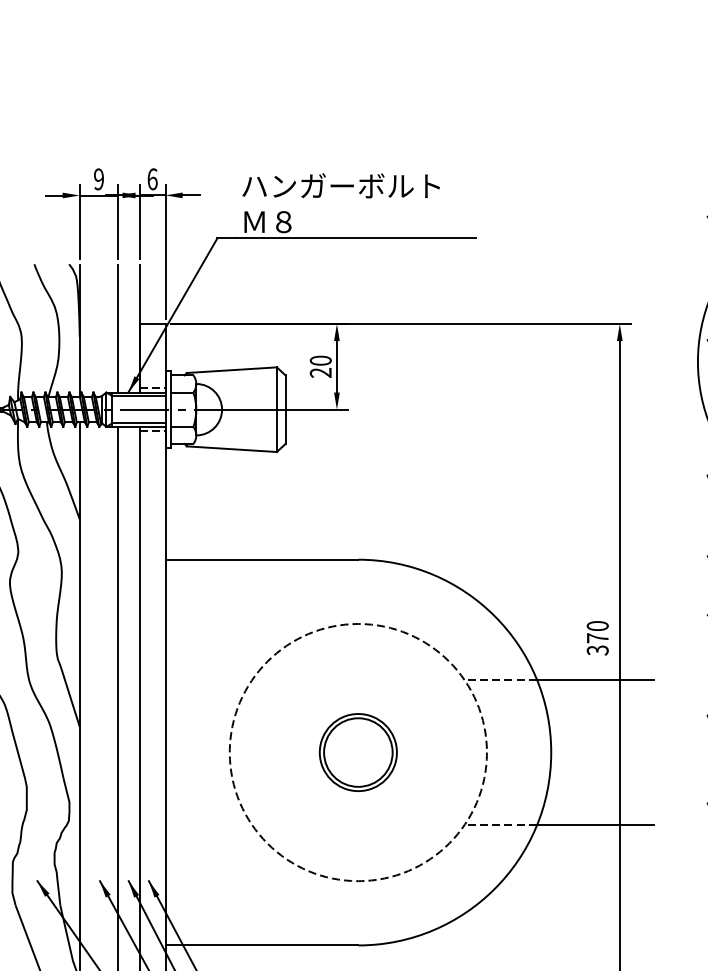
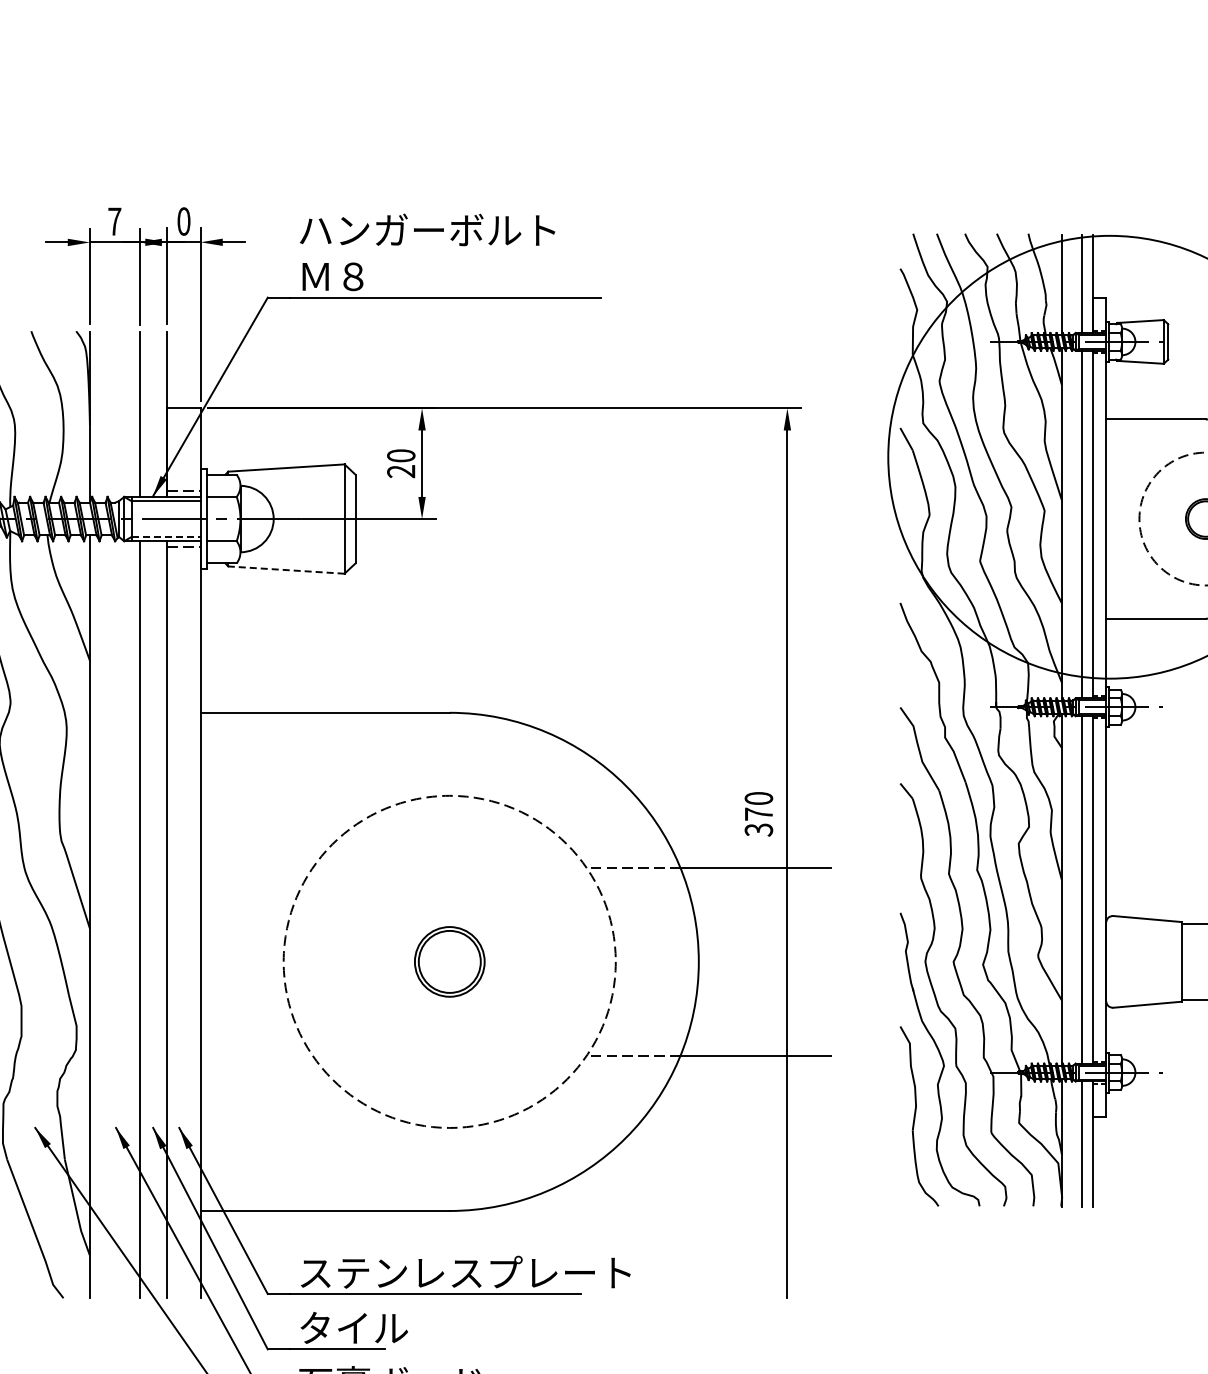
text: (98, 179) -> (114, 221), 9 -> 7
text: (152, 179) -> (183, 221), 6 -> 0
line: (139, 423) -> (166, 536), solid -> dashed
line: (231, 449) -> (285, 570), solid -> dashed
part: (358, 752) -> (449, 961), size x0.7

